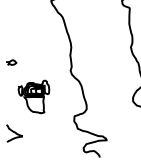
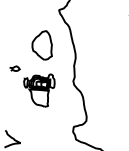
part: (37, 37) -> (42, 45), added
part: (33, 96) -> (38, 89), moved

